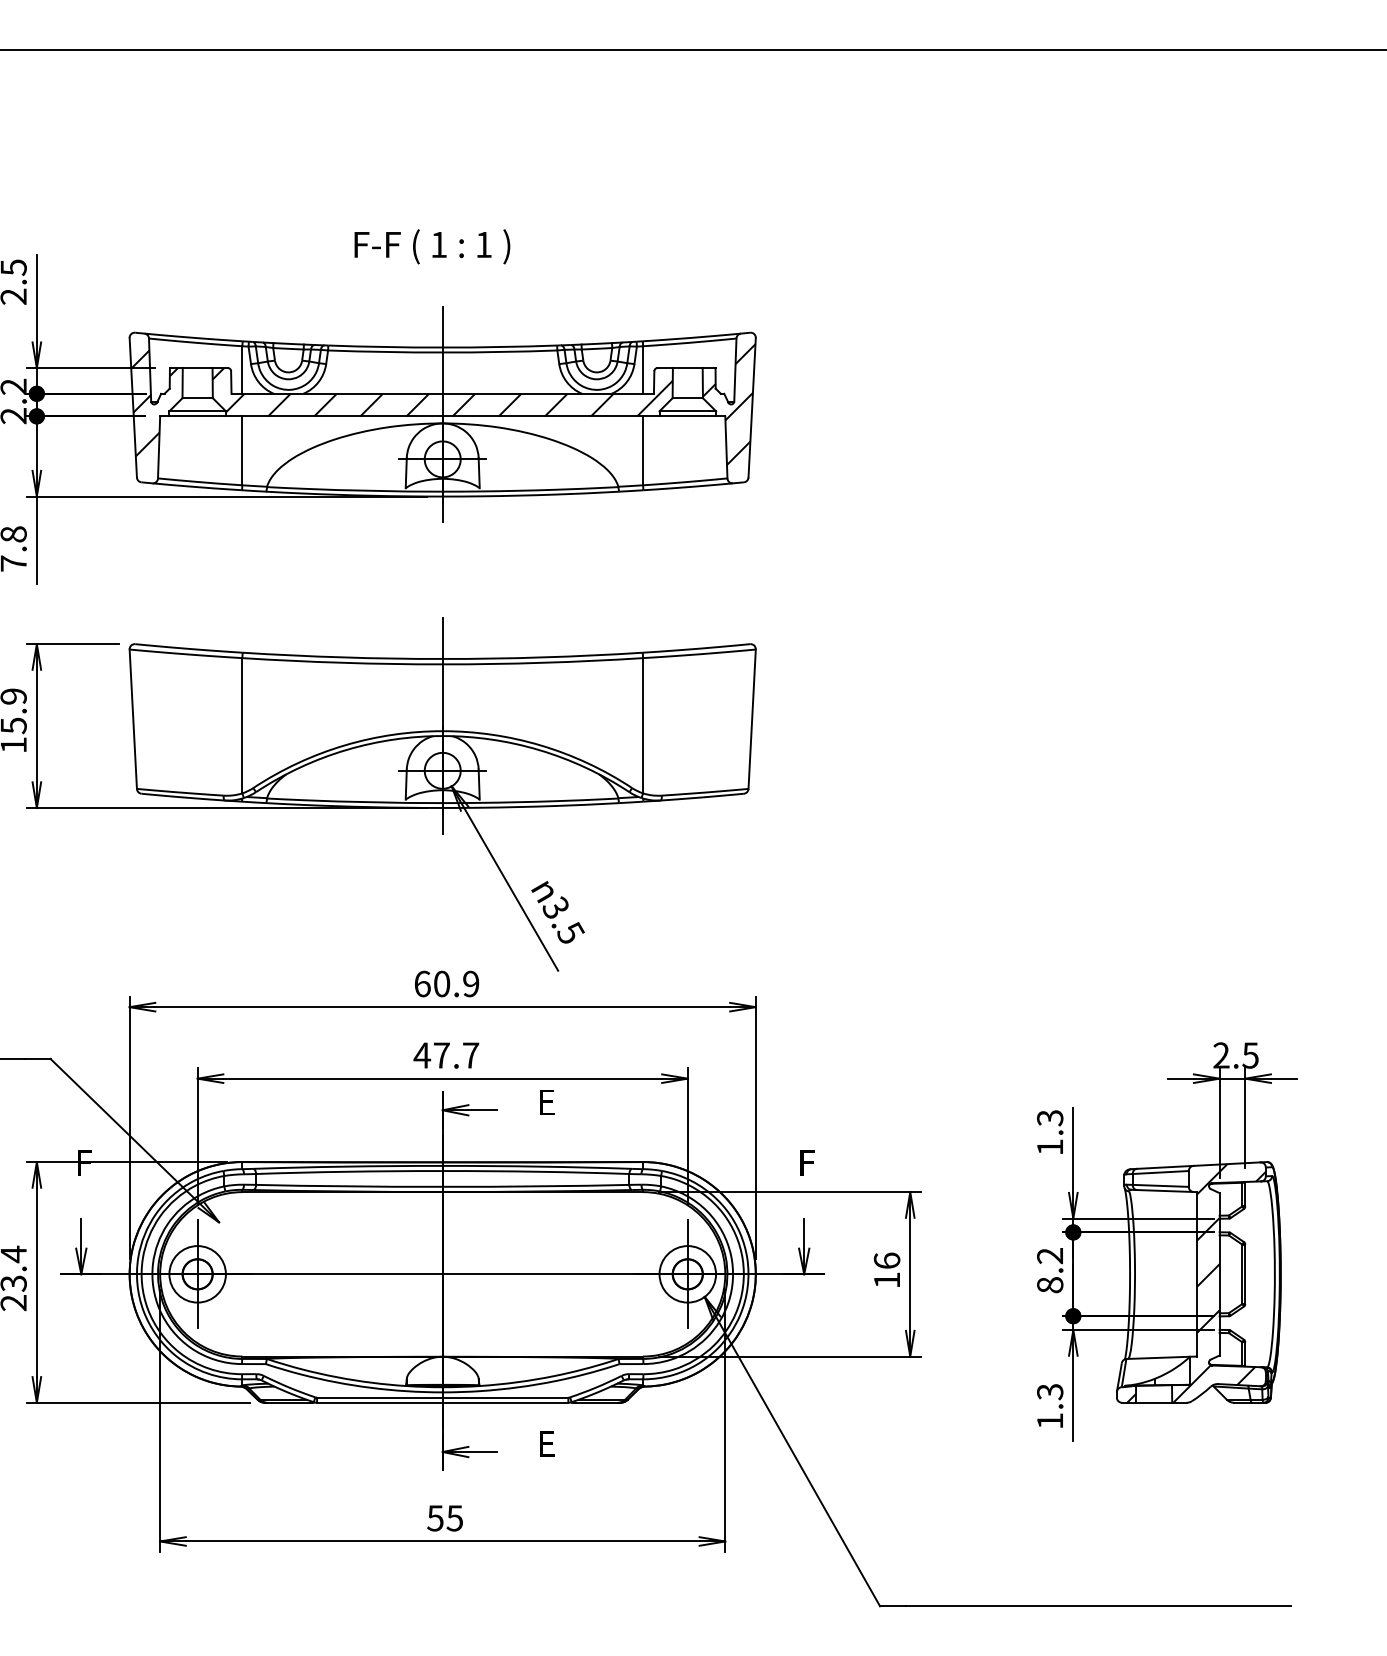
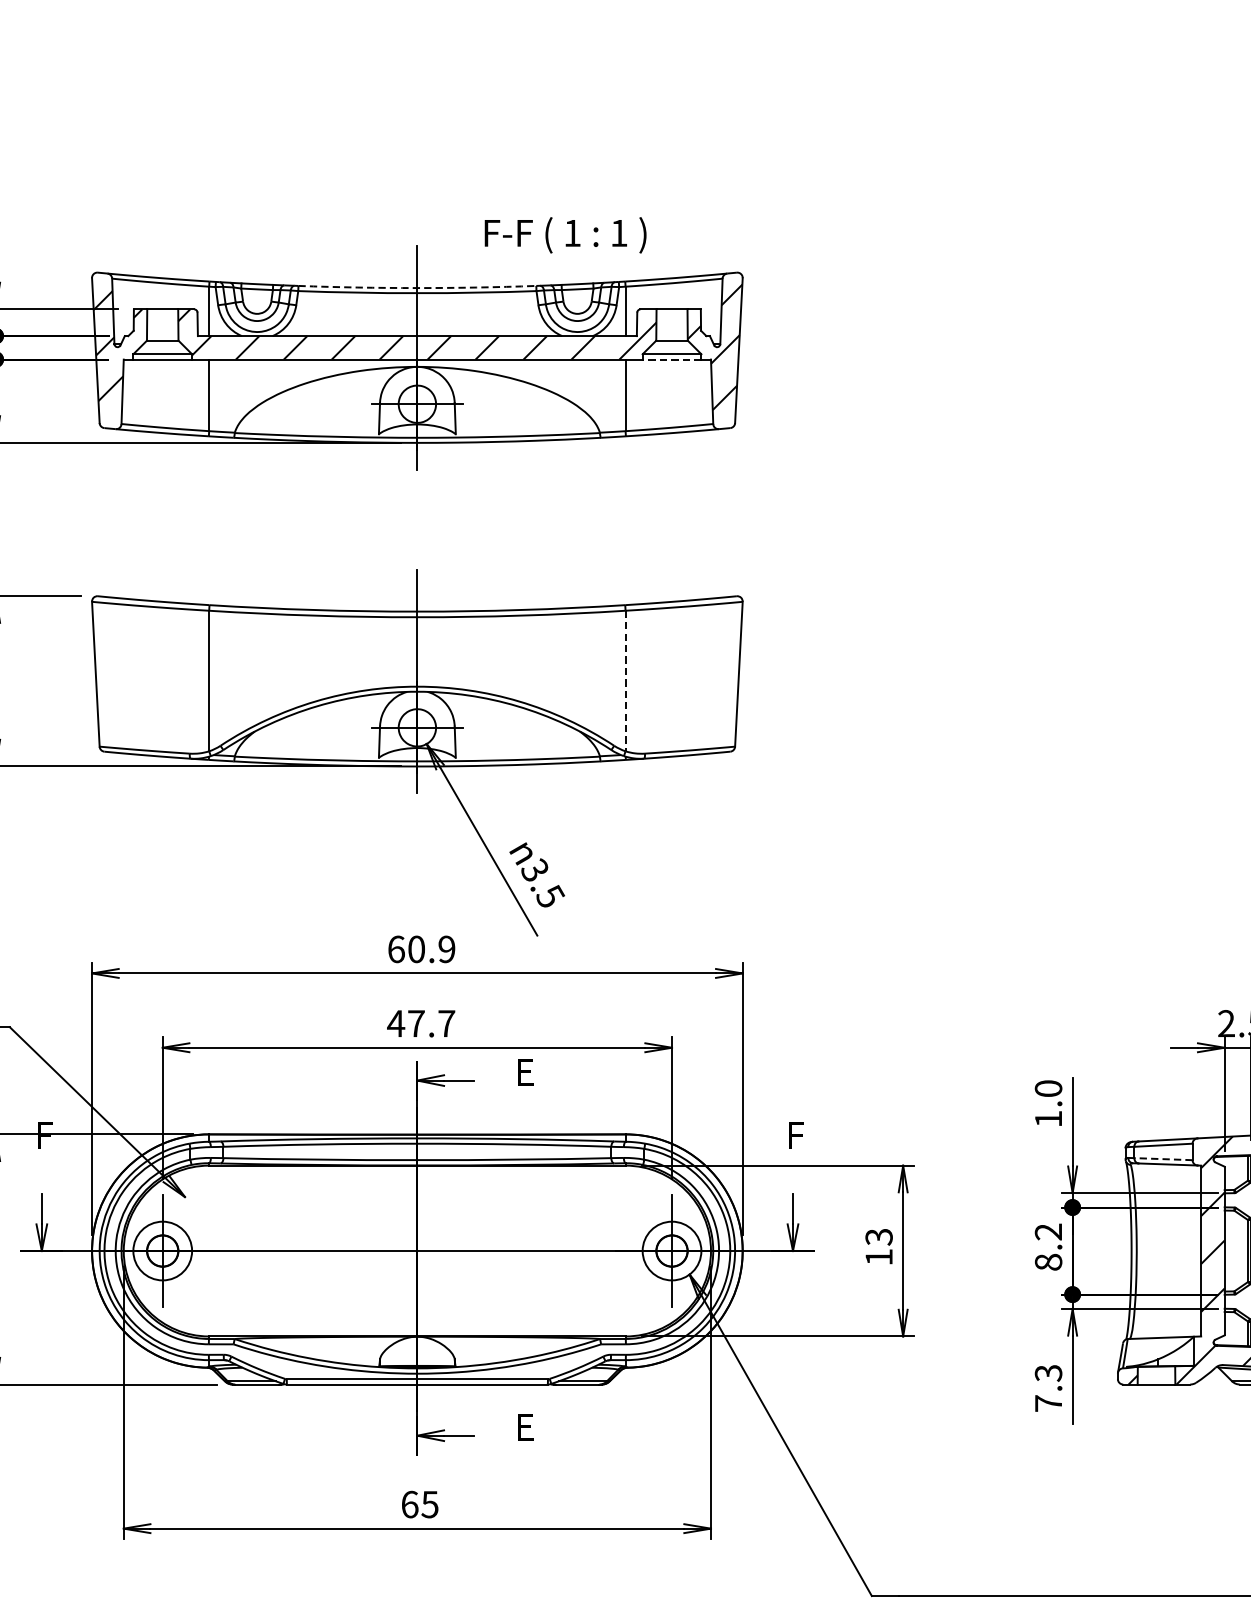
text: (432, 246) -> (565, 234), moved
arc: (442, 347) -> (417, 287), solid -> dashed
line: (687, 416) -> (671, 359), solid -> dashed
line: (643, 725) -> (625, 680), solid -> dashed
text: (1050, 1118) -> (1048, 1089), 1.3 -> 1.0
line: (1160, 1185) -> (1163, 1158), solid -> dashed
text: (886, 1260) -> (878, 1236), 16 -> 13
text: (1049, 1420) -> (1047, 1402), 1.3 -> 7.3
text: (435, 1518) -> (409, 1504), 55 -> 65

